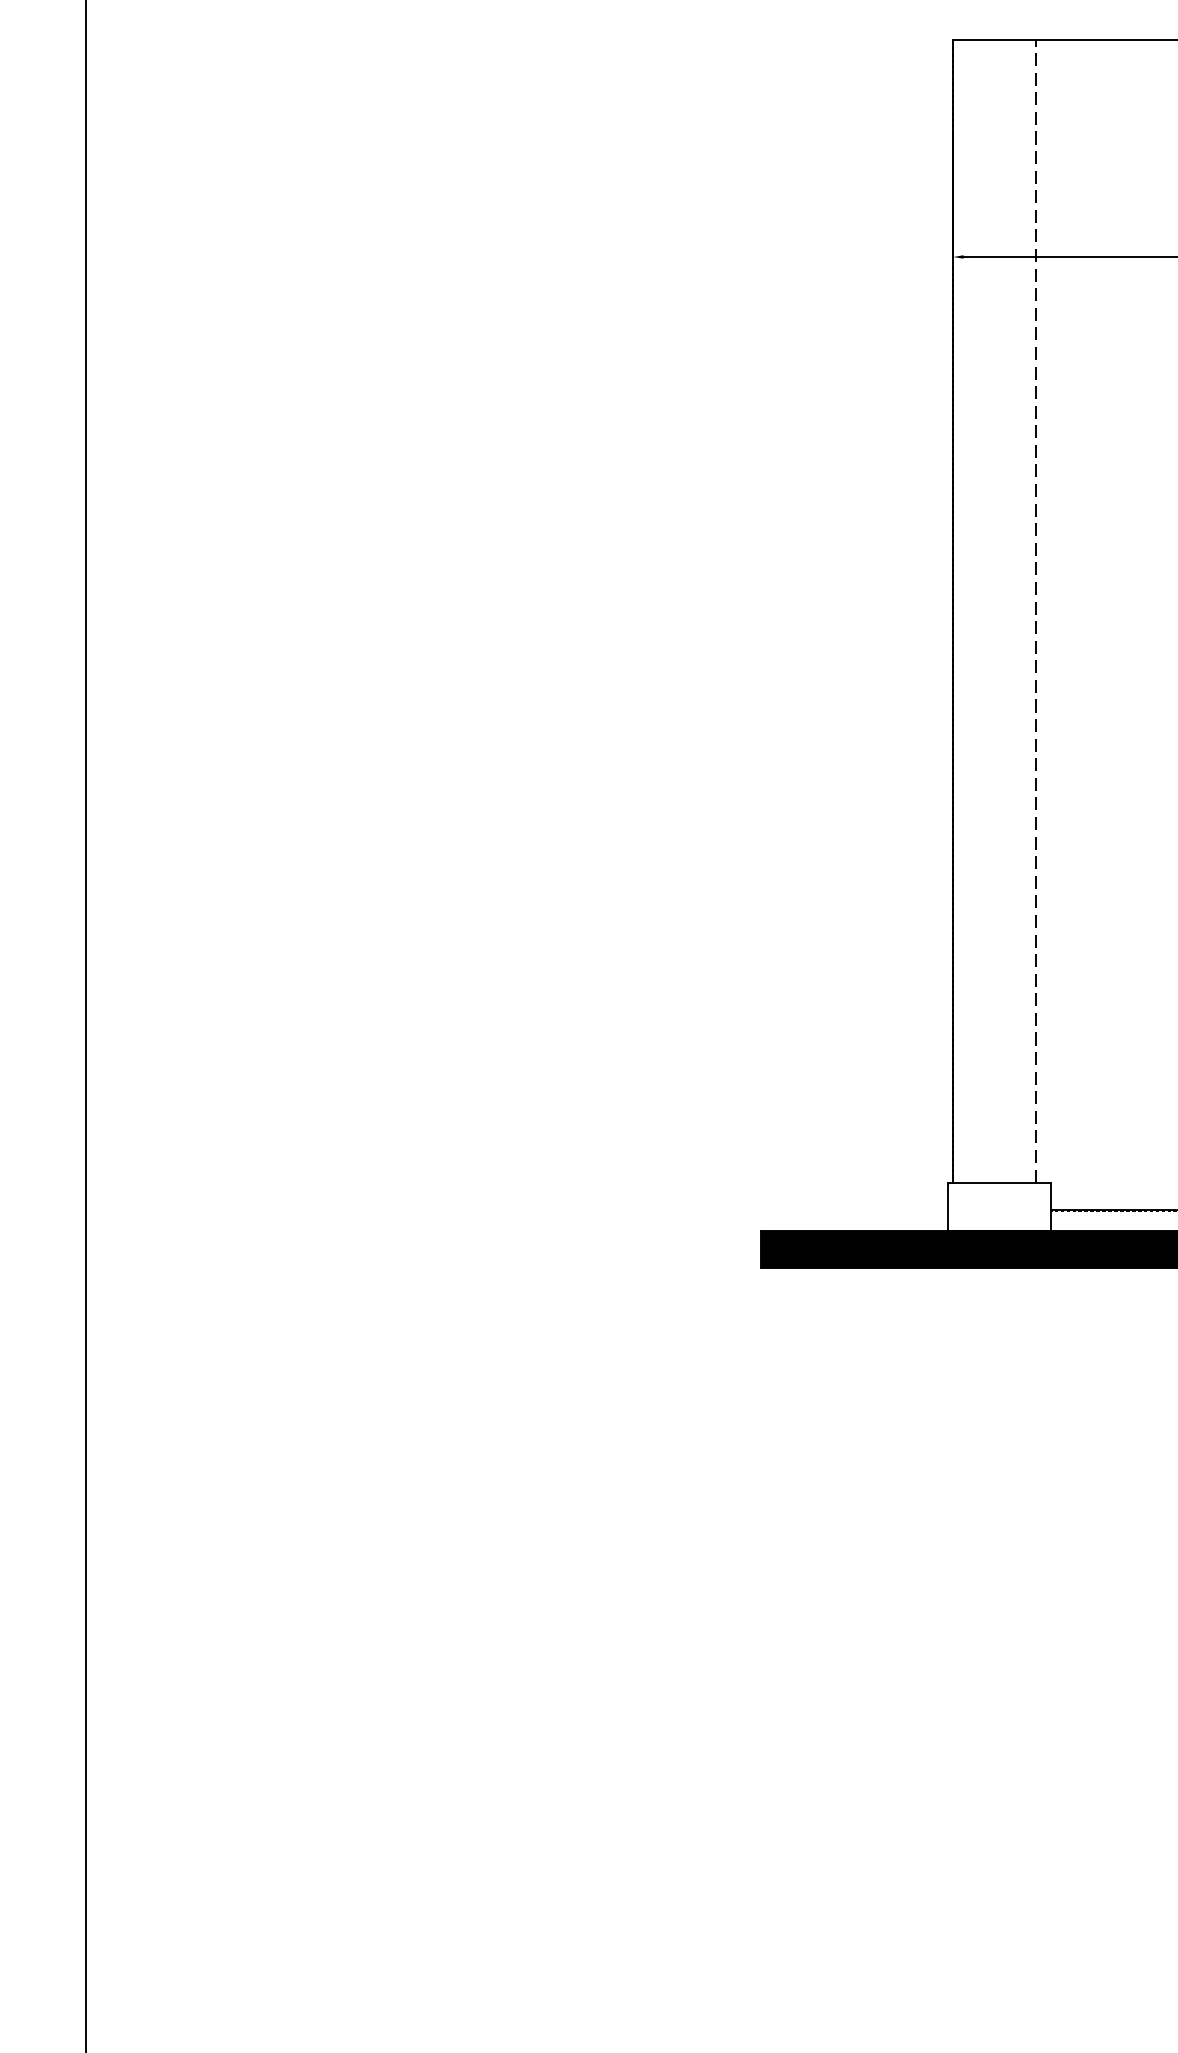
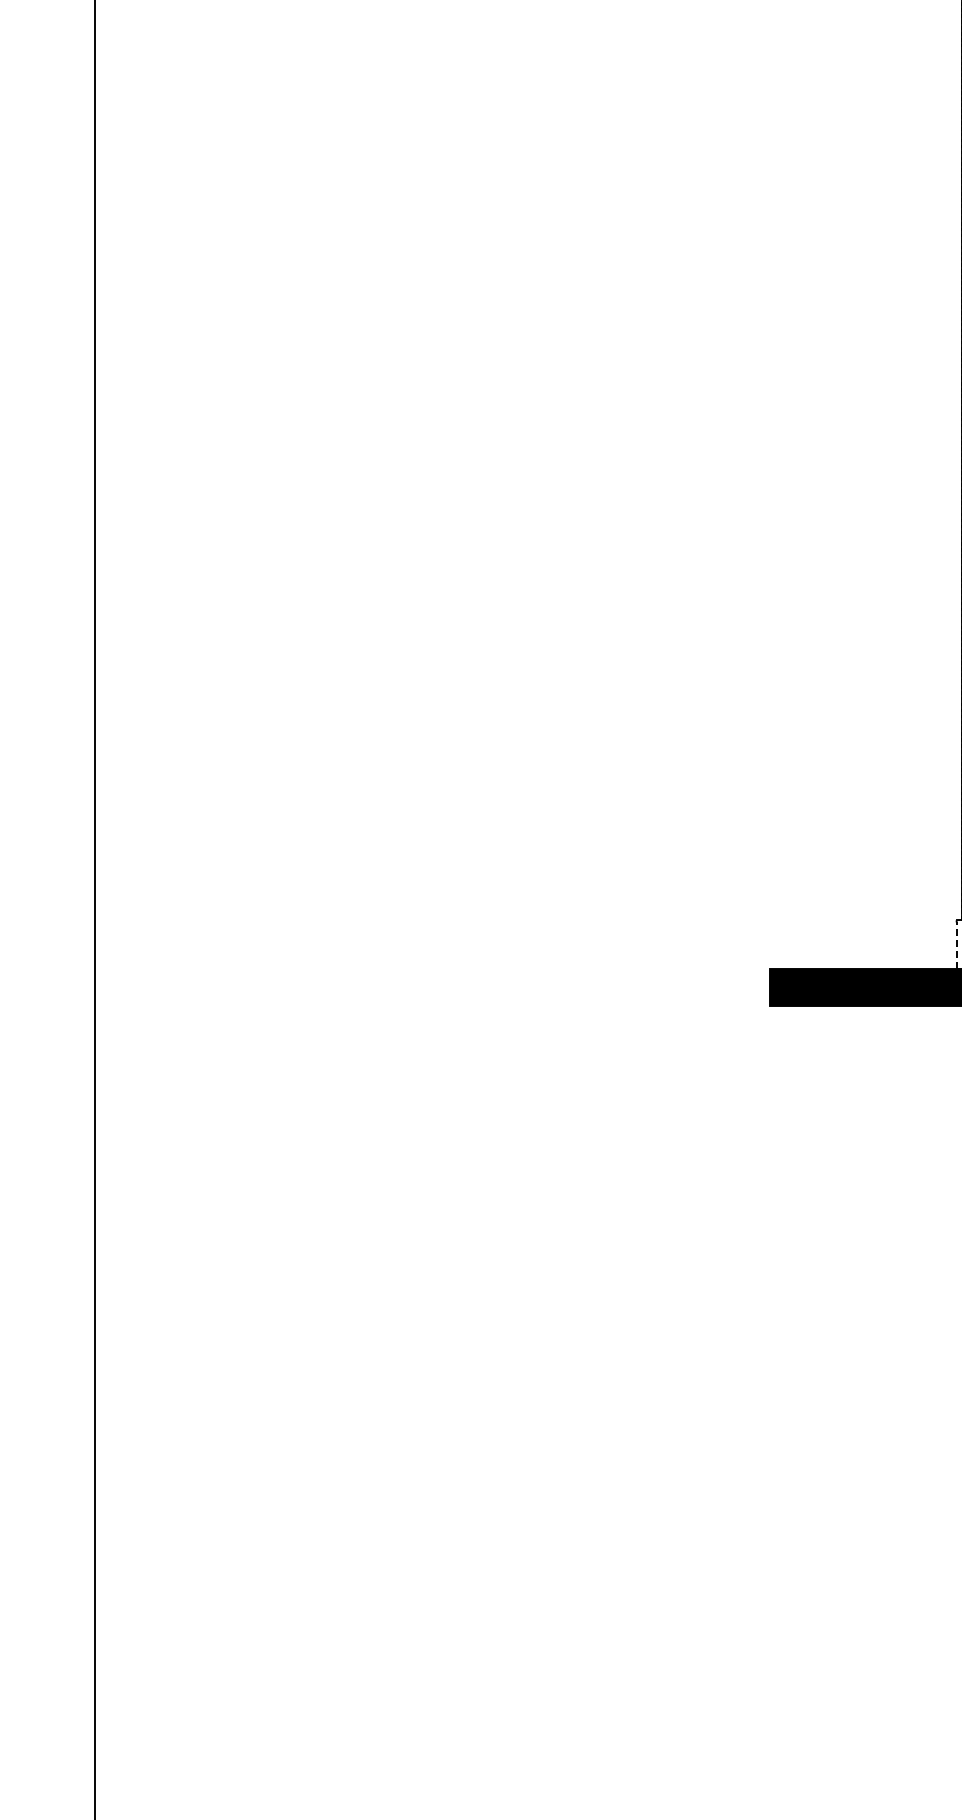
line: (948, 1207) -> (956, 945), solid -> dashed

